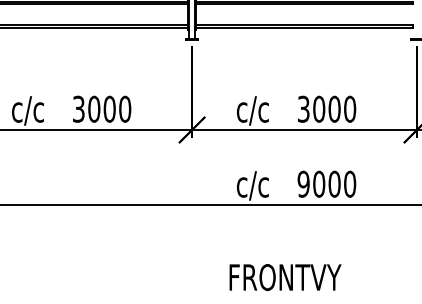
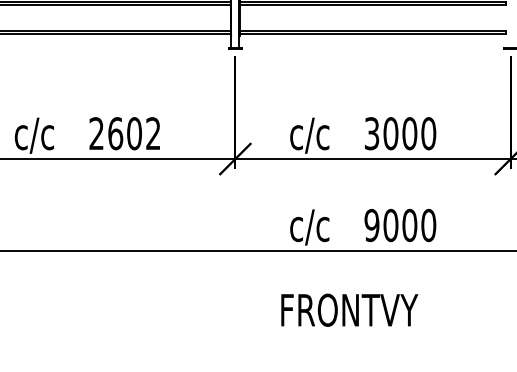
text: (102, 108) -> (125, 132), 3000 -> 2602
text: (285, 277) -> (349, 310), moved

